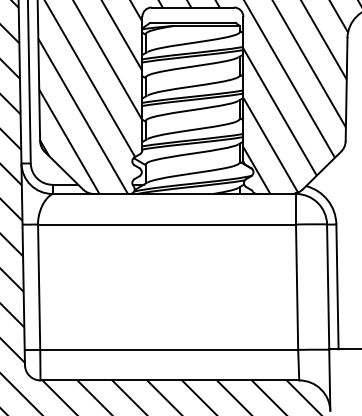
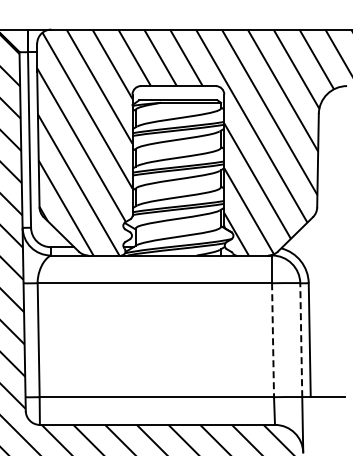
line: (297, 287) -> (273, 340), solid -> dashed
line: (328, 287) -> (301, 340), solid -> dashed

